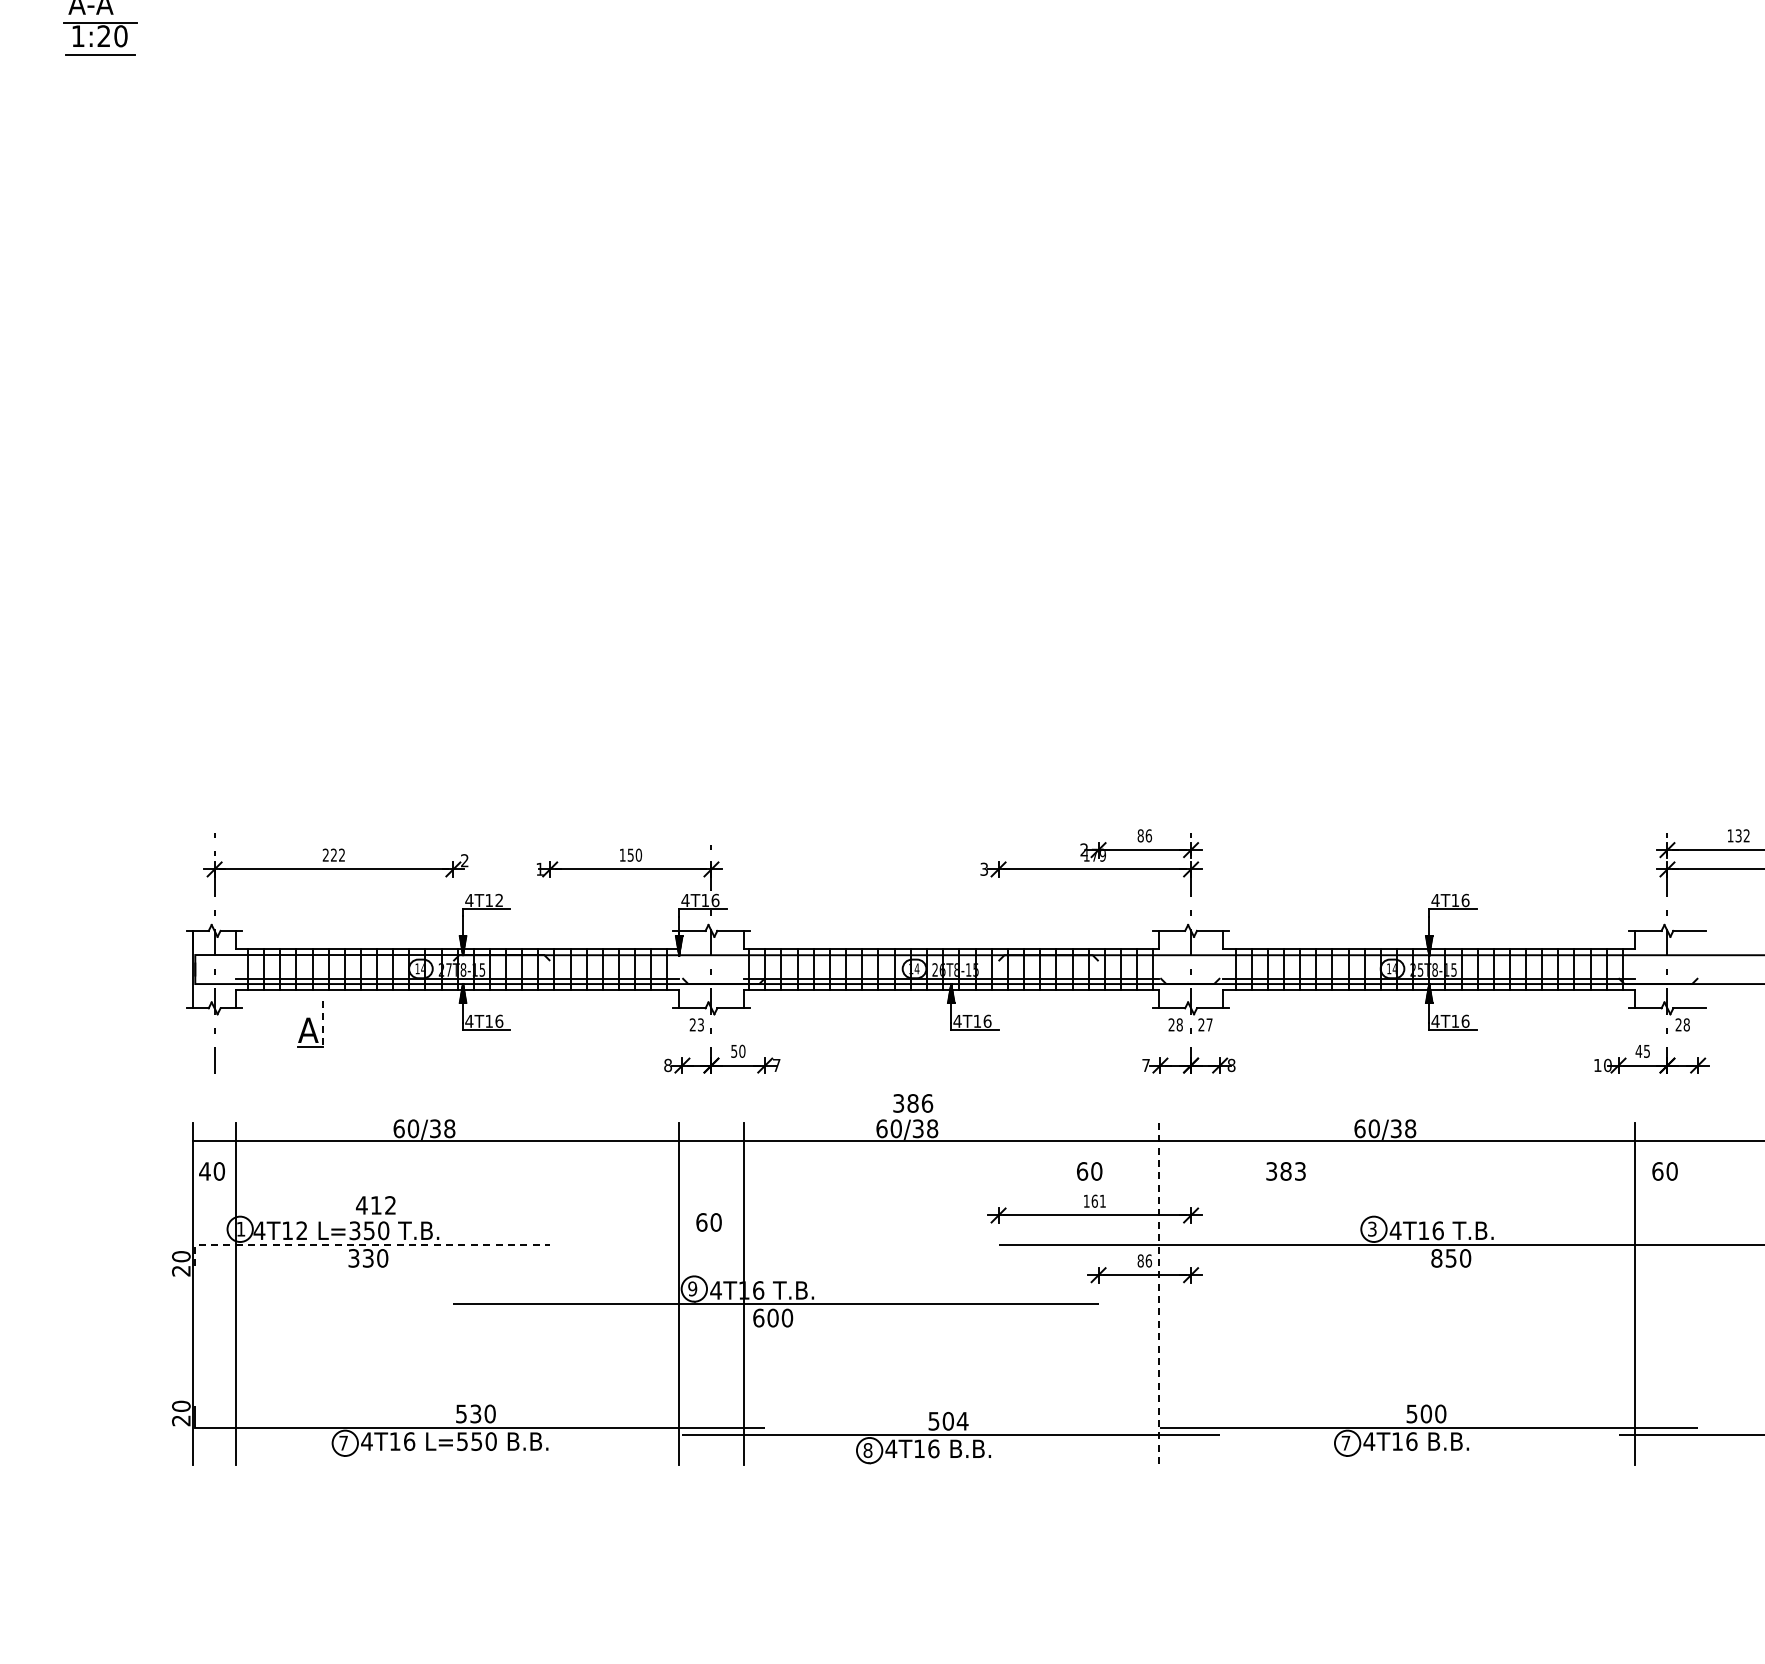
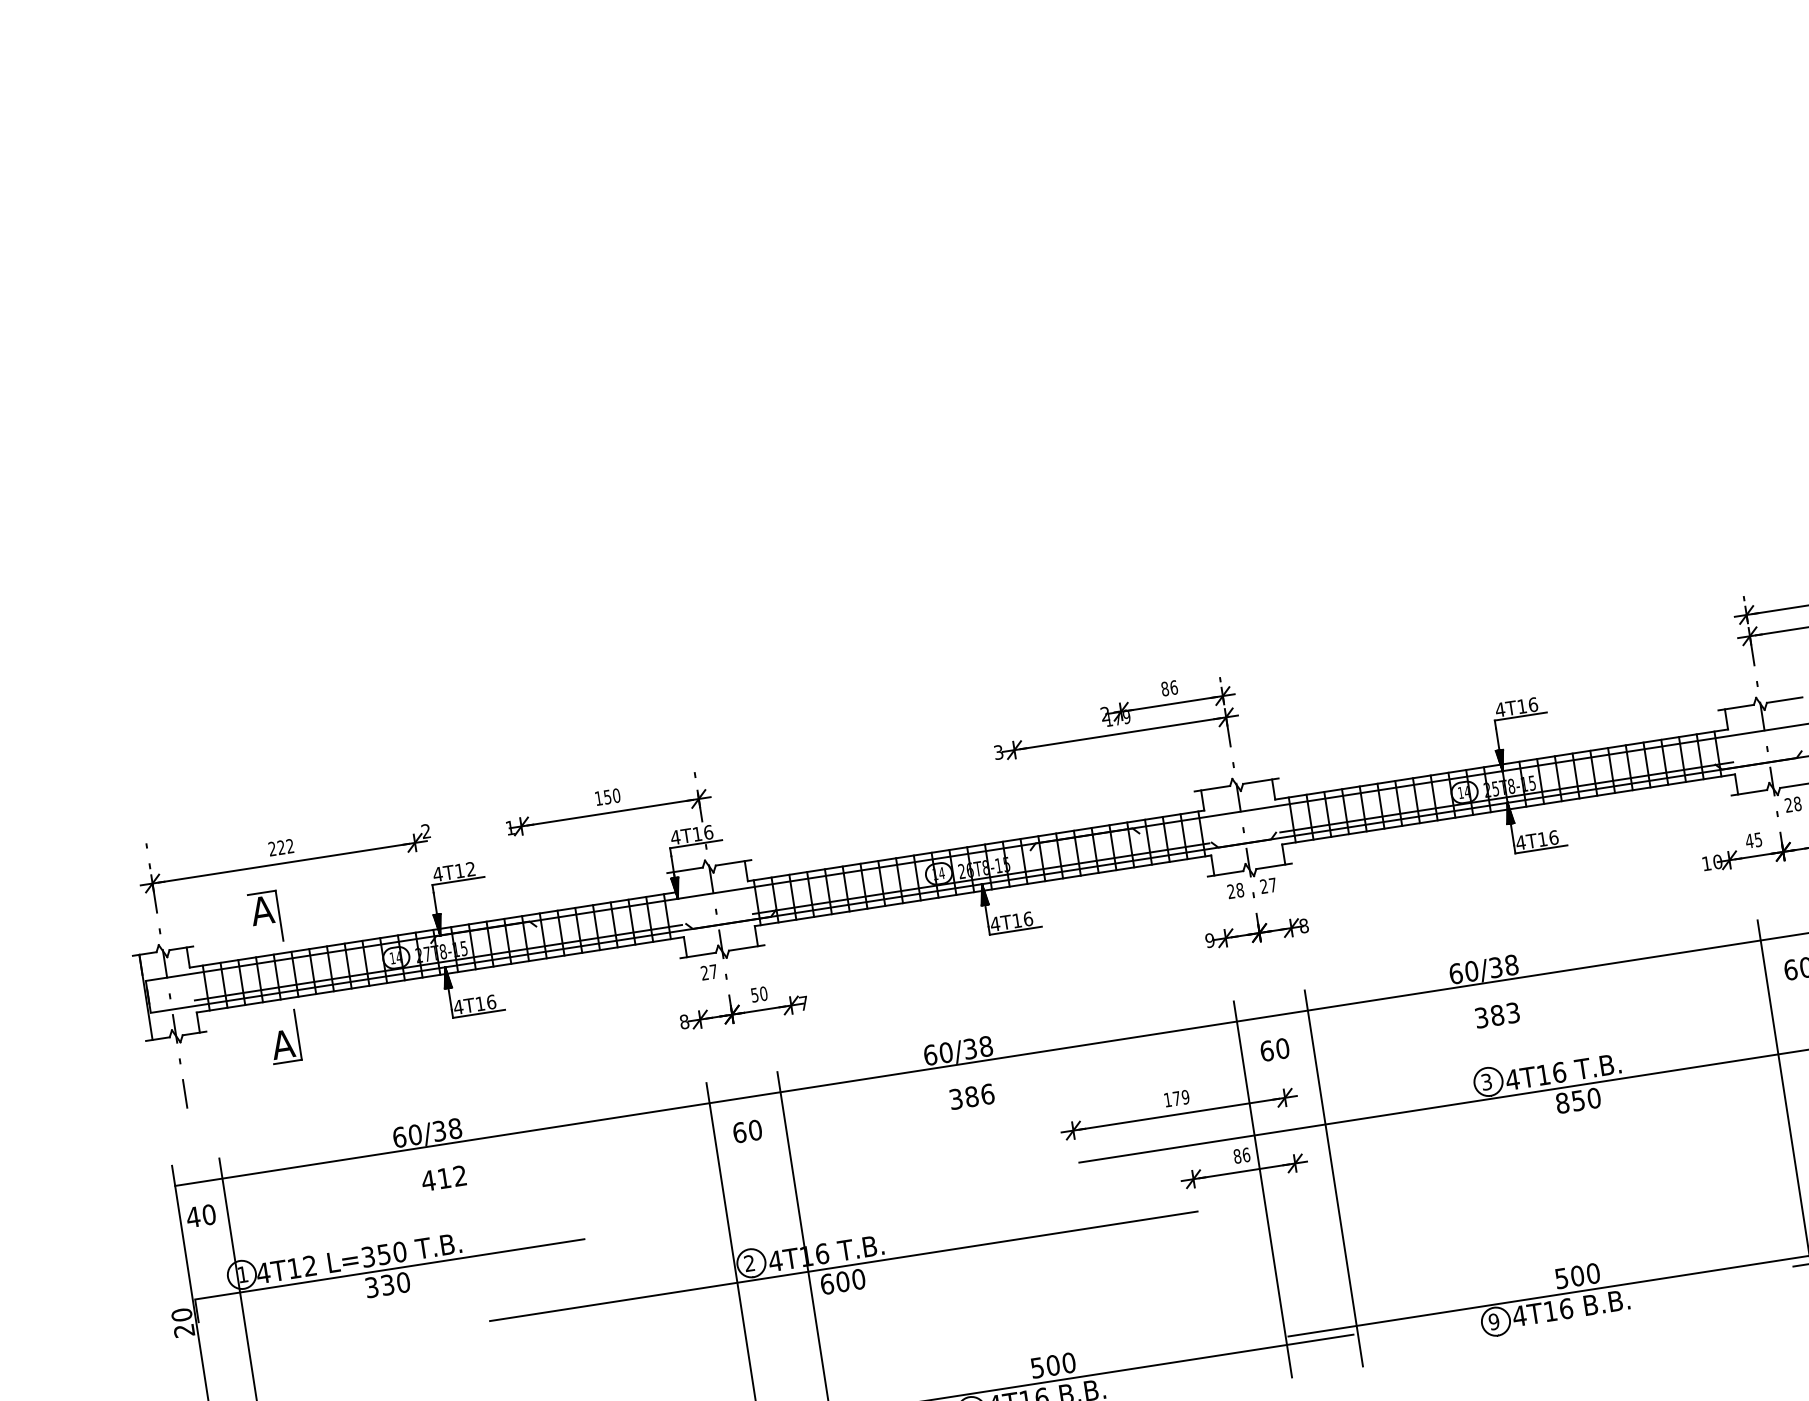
part: (310, 915) -> (265, 917), added
line: (322, 1023) -> (297, 1034), dashed -> solid
text: (700, 1024) -> (713, 971), 23 -> 27
text: (1145, 1065) -> (1209, 940), 7 -> 9
text: (913, 1103) -> (972, 1096), moved
text: (1089, 1171) -> (1274, 1049), moved
text: (1285, 1171) -> (1496, 1015), moved
text: (1098, 1200) -> (1180, 1097), 161 -> 179
text: (375, 1205) -> (443, 1178), moved
text: (708, 1222) -> (746, 1131), moved
line: (361, 1244) -> (377, 1270), dashed -> solid
text: (692, 1288) -> (749, 1262), 9 -> 2
line: (1158, 1293) -> (1262, 1189), dashed -> solid
line: (1223, 1293) -> (1334, 1178), added
text: (962, 1420) -> (1068, 1362), 504 -> 500
text: (1345, 1442) -> (1493, 1321), 7 -> 9

